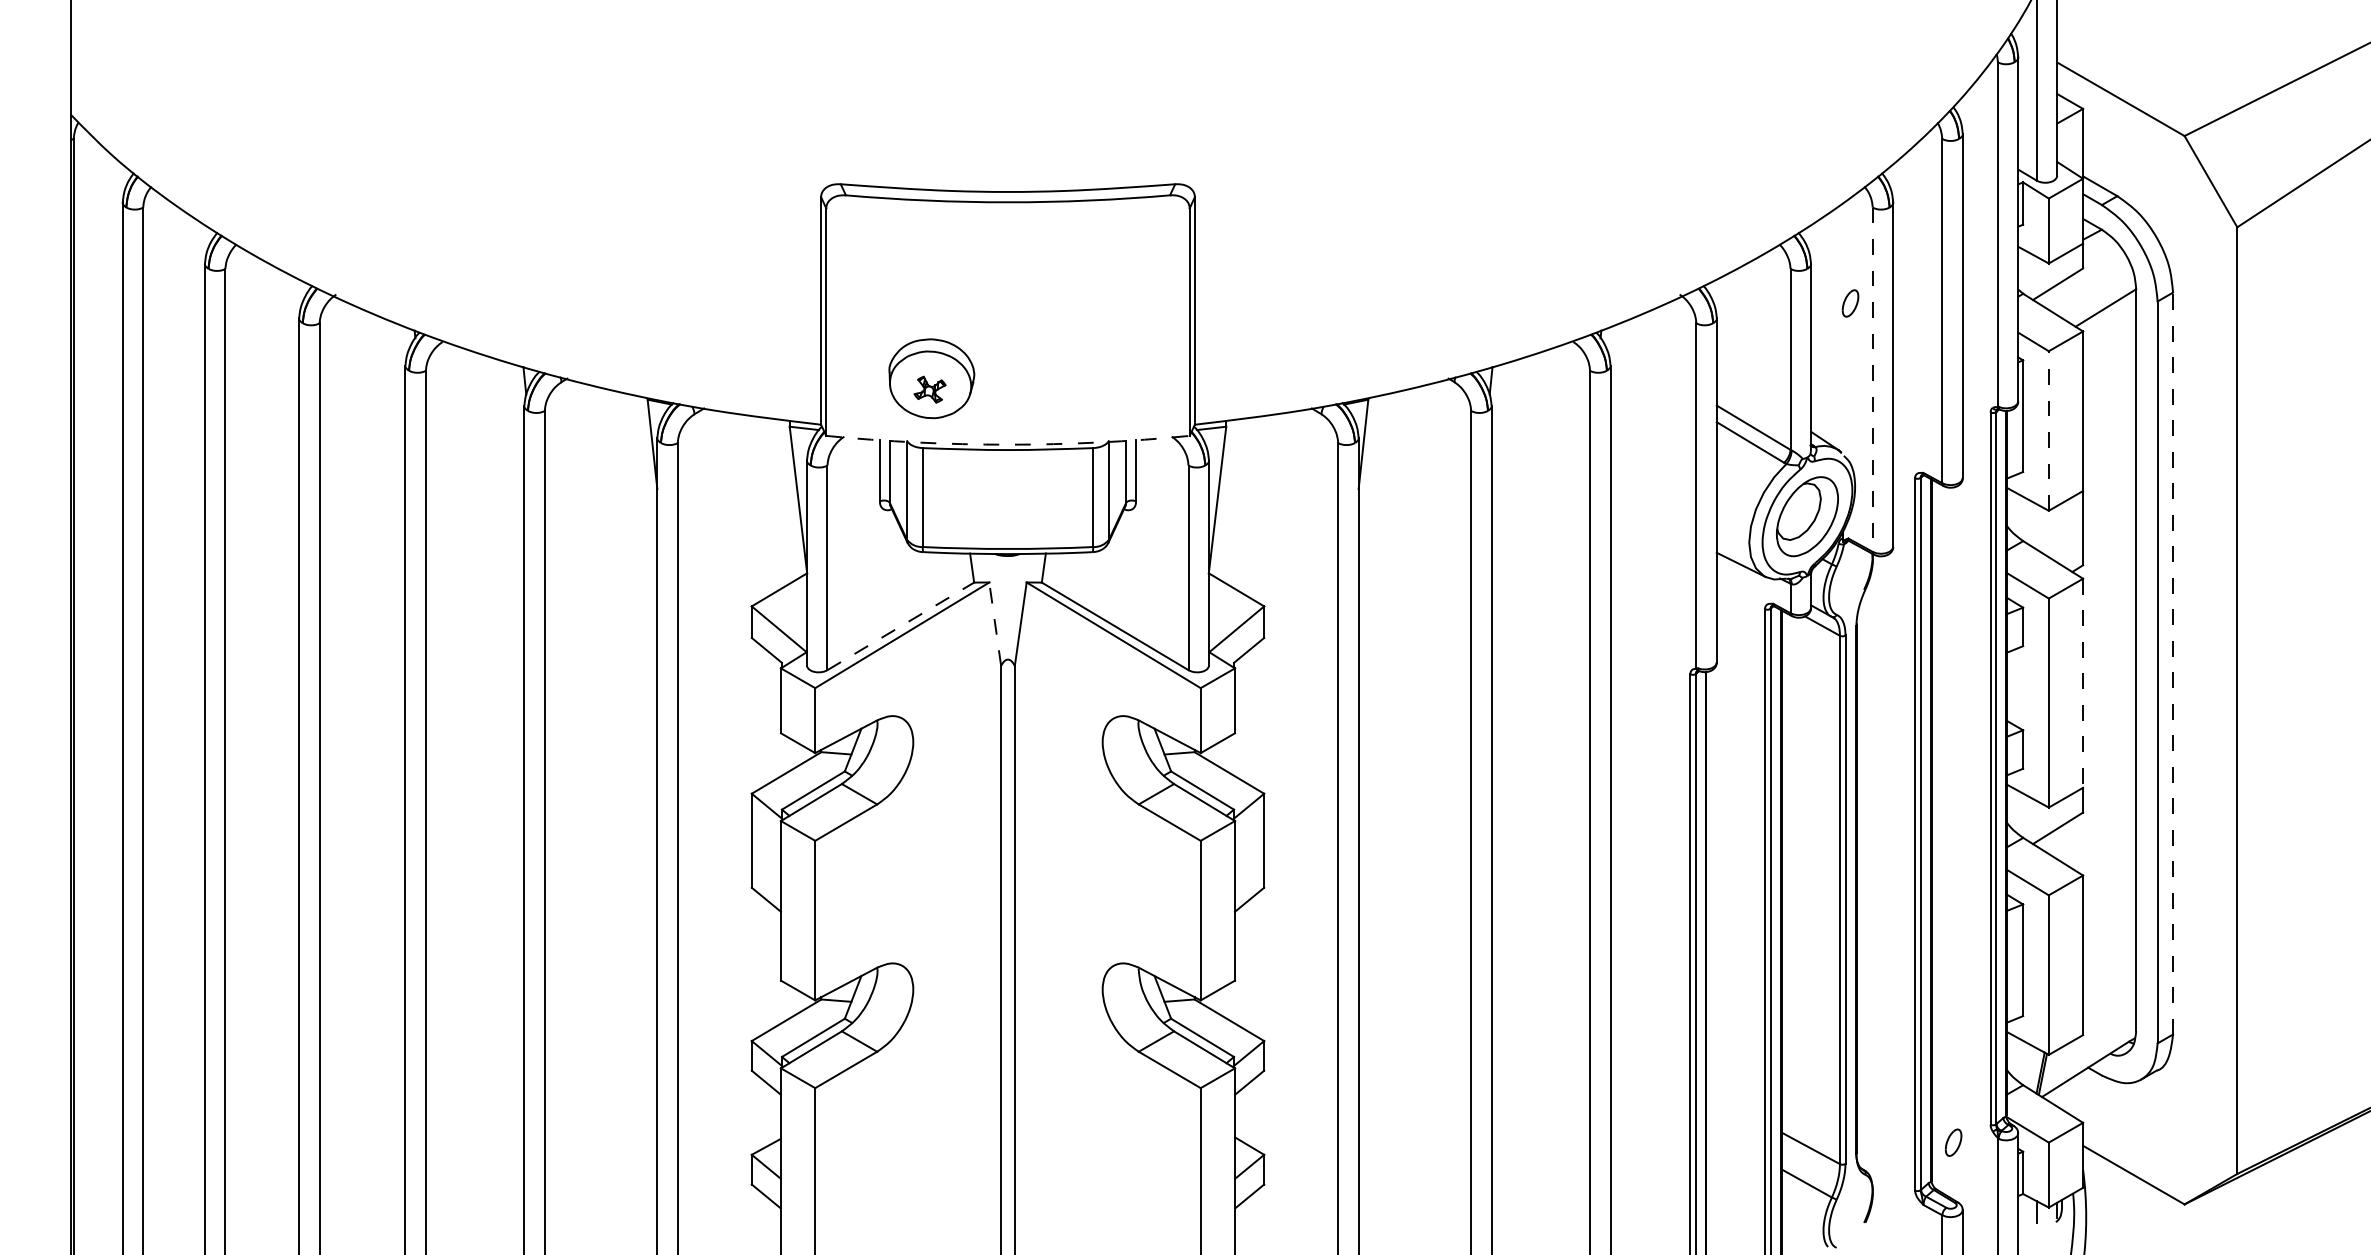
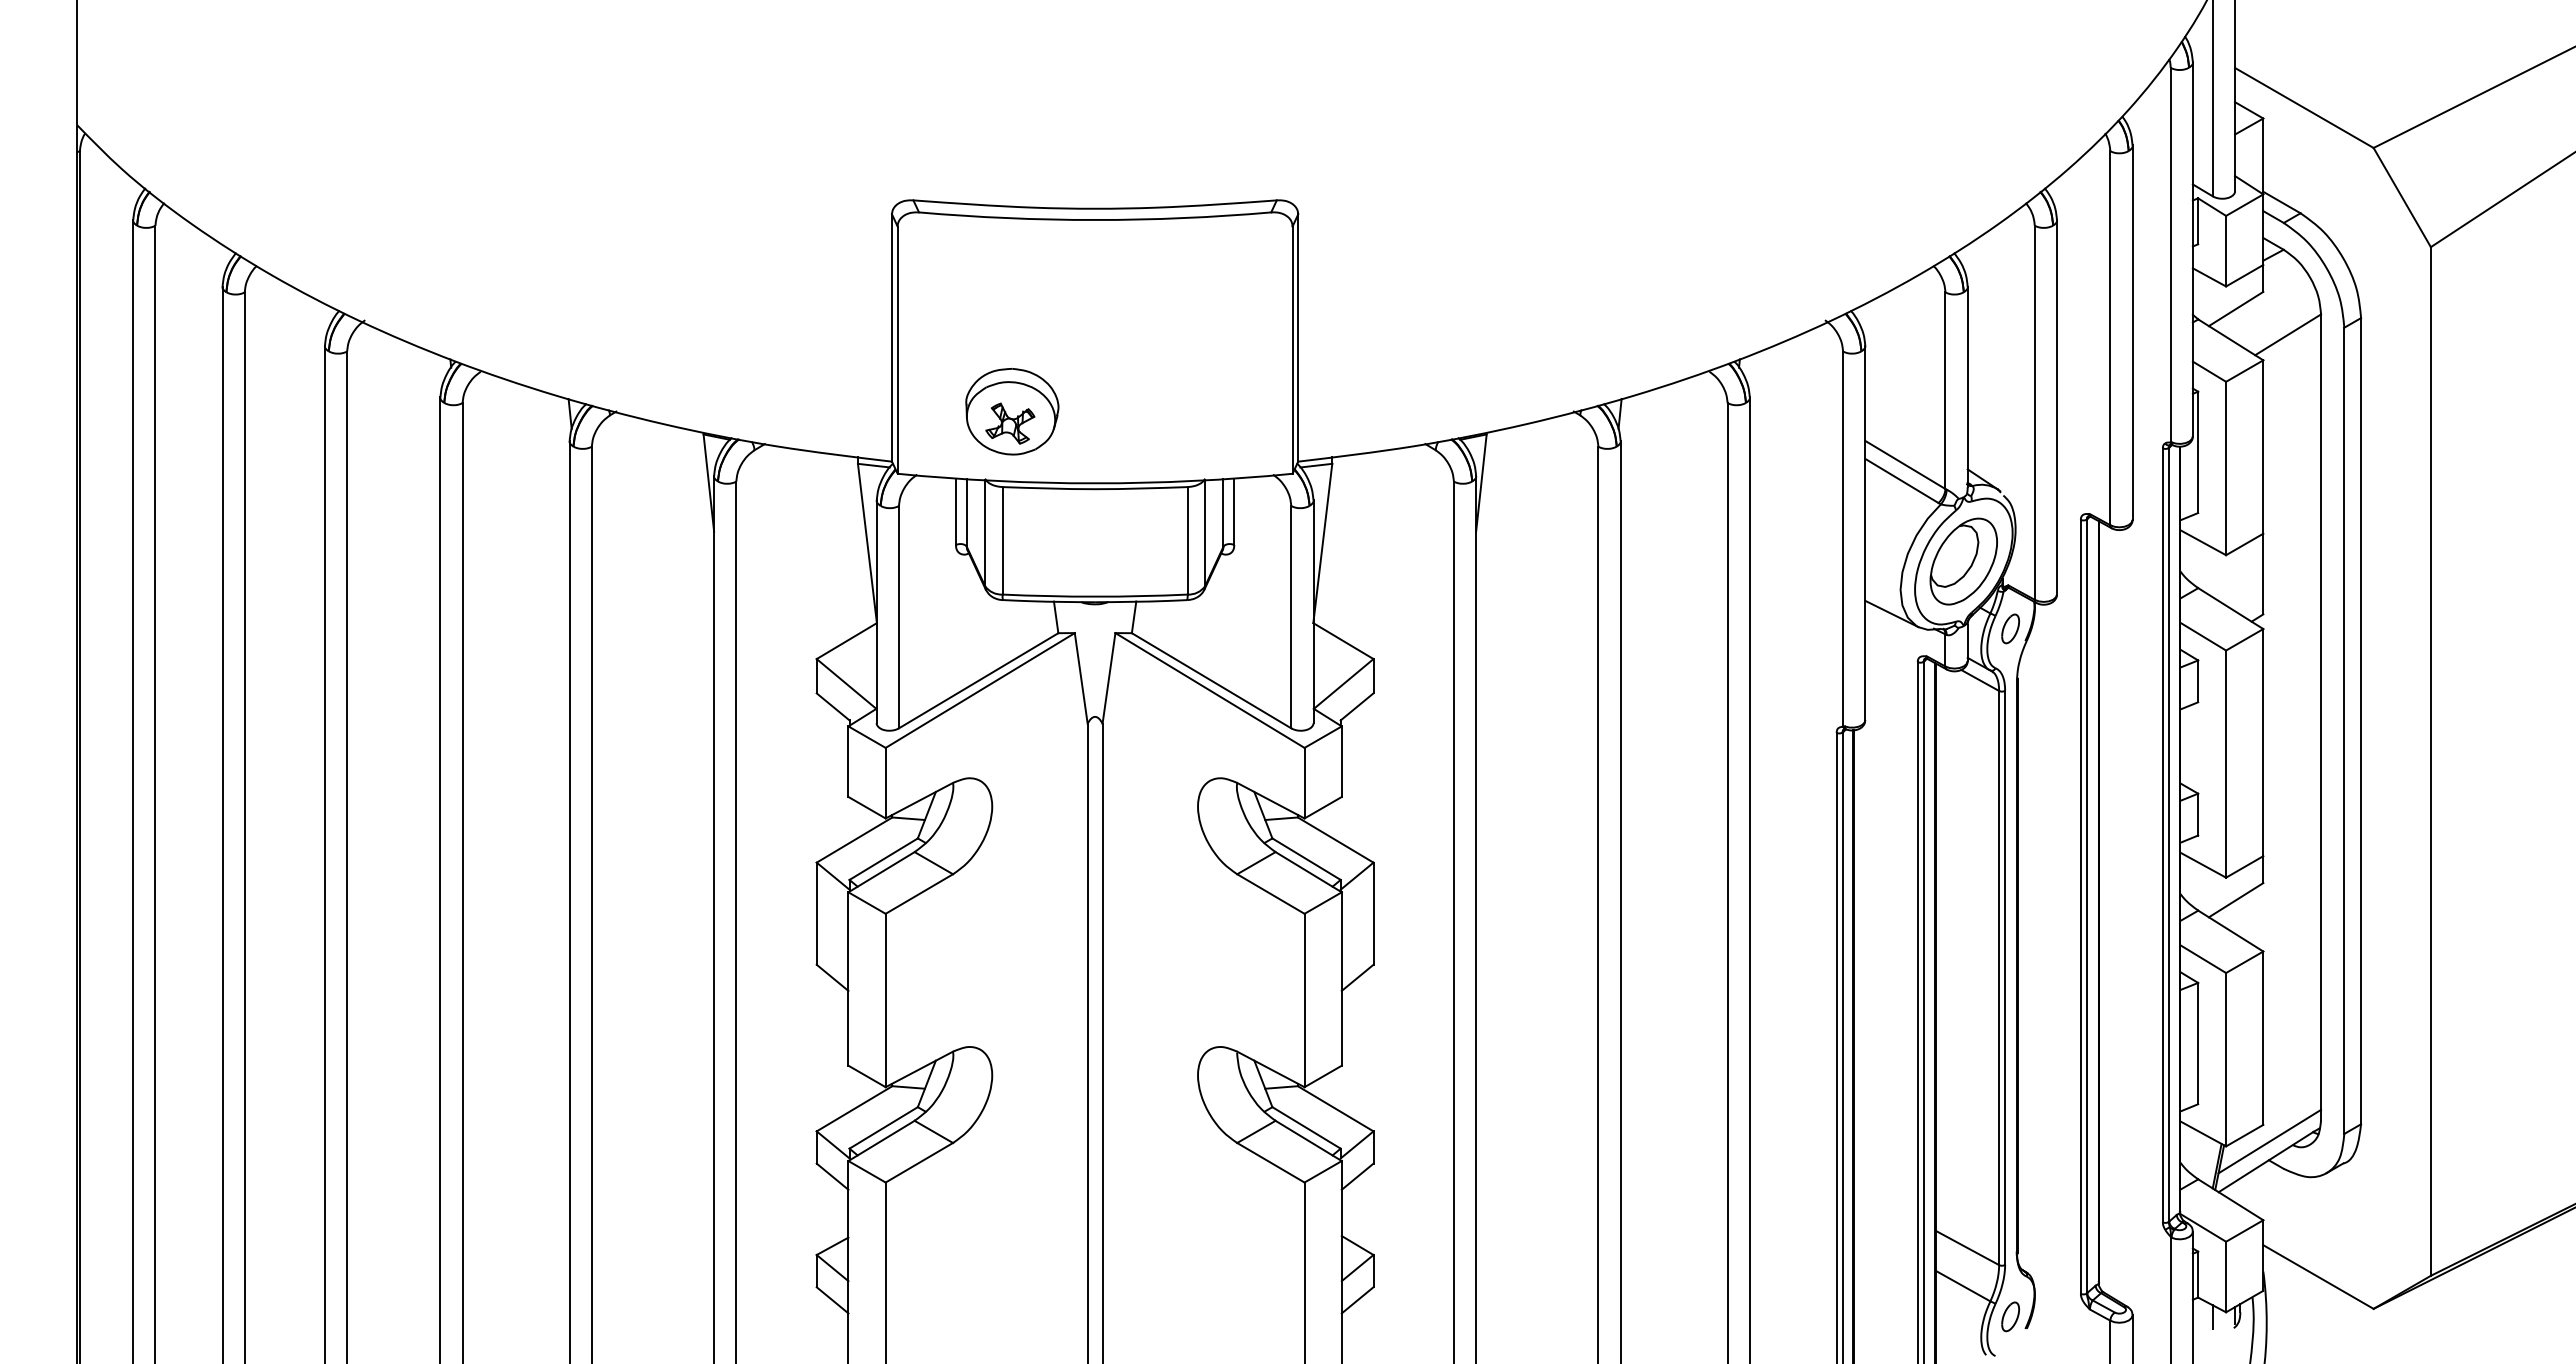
part: (1850, 303) -> (2010, 628), moved
line: (1872, 380) -> (2034, 413), dashed -> solid
part: (930, 389) -> (1010, 423), size x1.43
line: (2049, 431) -> (2226, 468), dashed -> solid
arc: (1008, 444) -> (1095, 483), dashed -> solid
line: (995, 624) -> (1081, 678), dashed -> solid
line: (900, 626) -> (978, 680), dashed -> solid
line: (2173, 662) -> (2361, 720), dashed -> solid
line: (2083, 683) -> (2263, 742), dashed -> solid
line: (2088, 1050) -> (2269, 1141), added
part: (1953, 1142) -> (2010, 1316), moved

